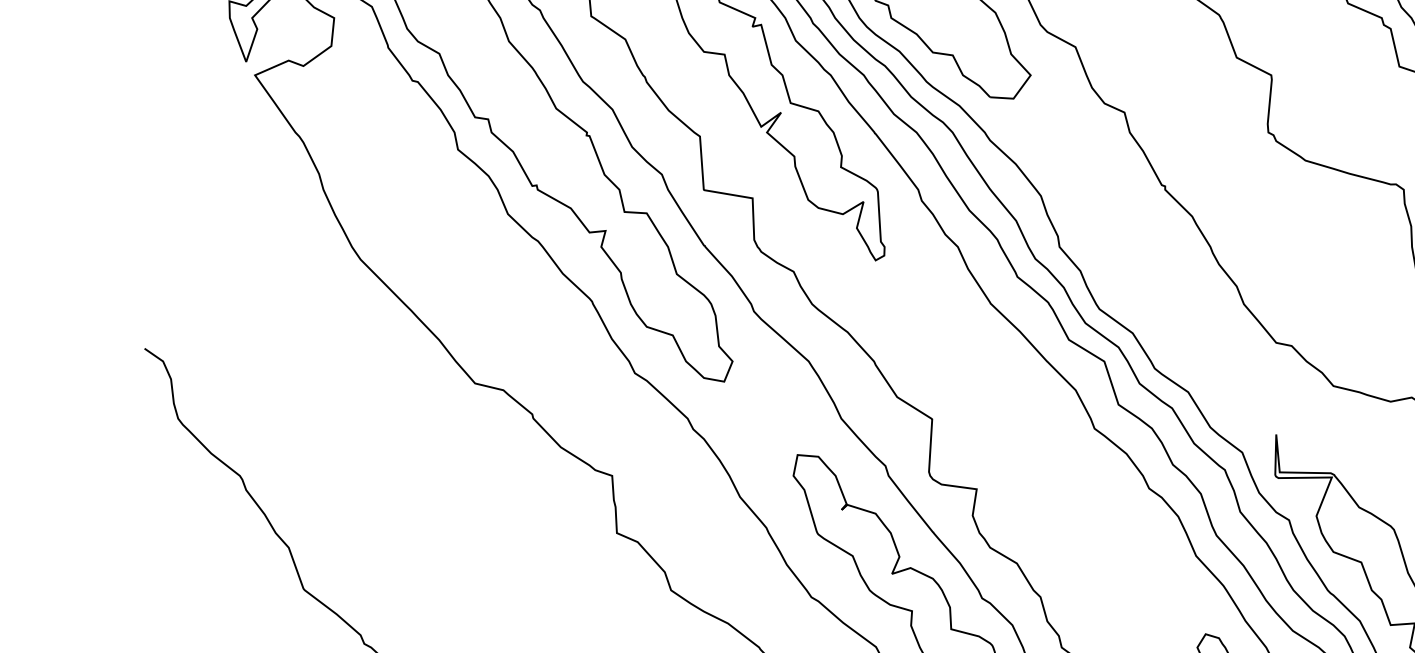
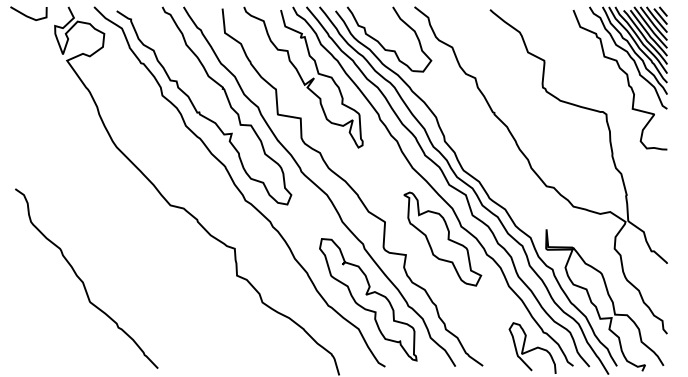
part: (1054, 453) -> (442, 238), added

